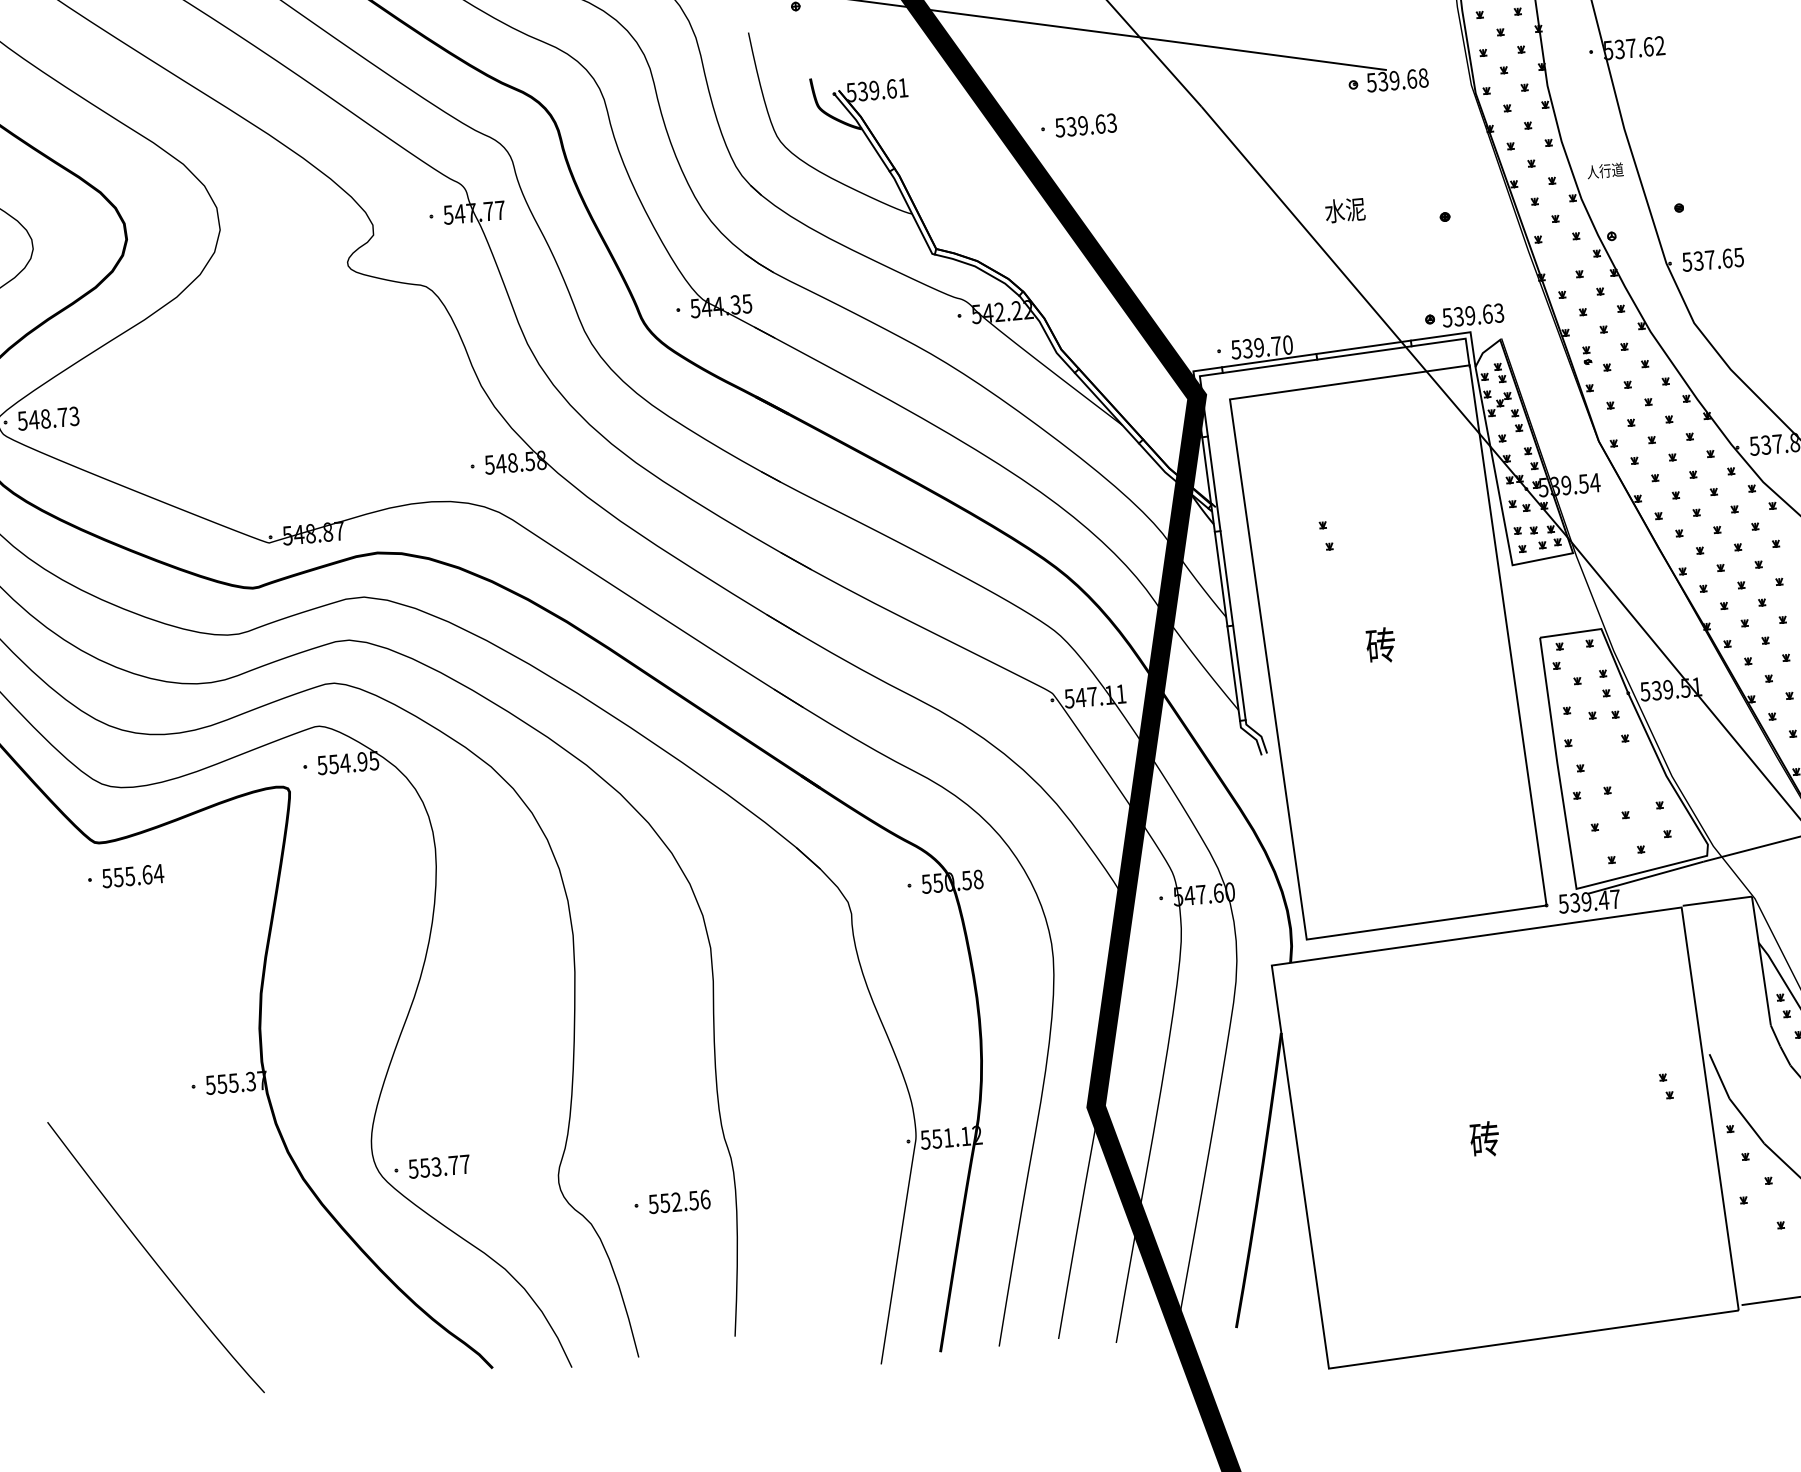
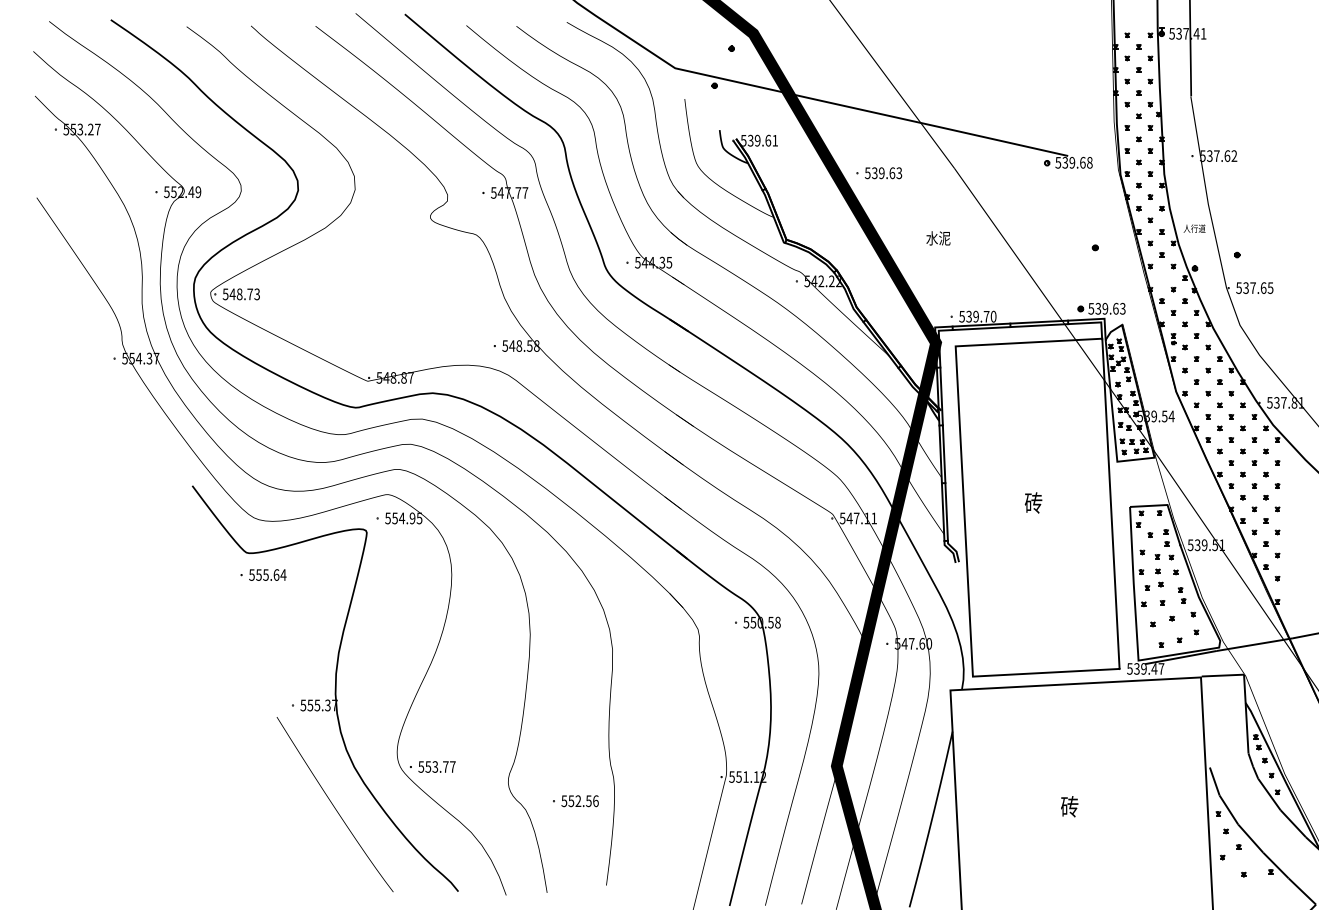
text: (1345, 210) -> (938, 238), moved
part: (1326, 535) -> (1159, 577), moved
part: (1665, 1086) -> (1181, 595), moved
curve: (153, 1257) -> (333, 804), moved

